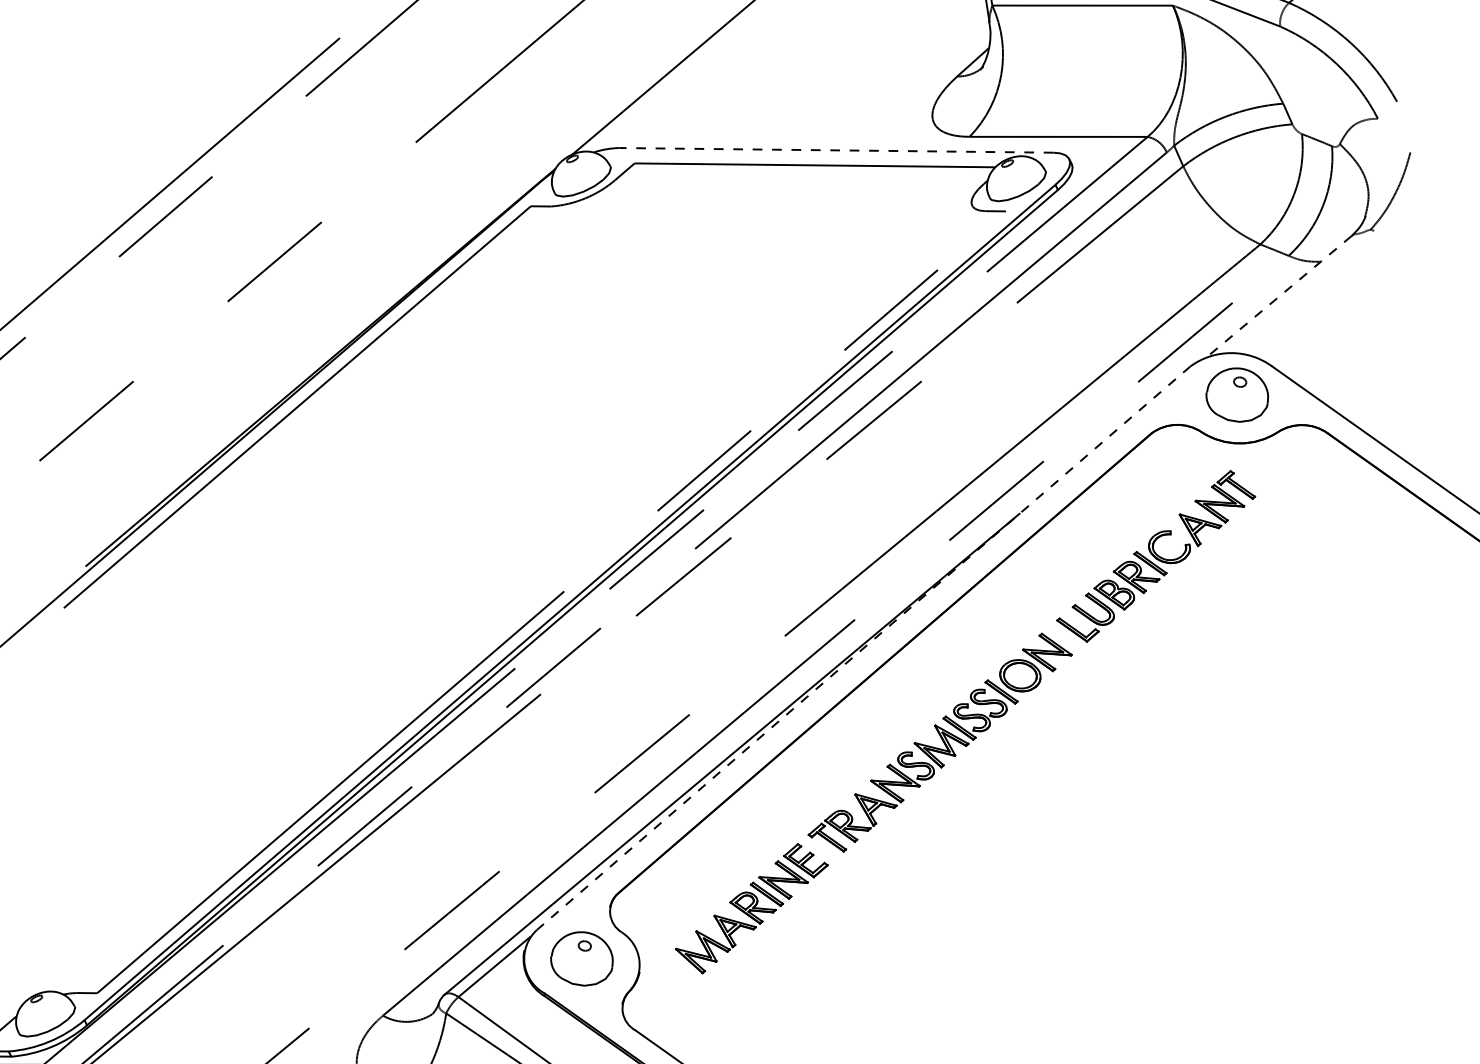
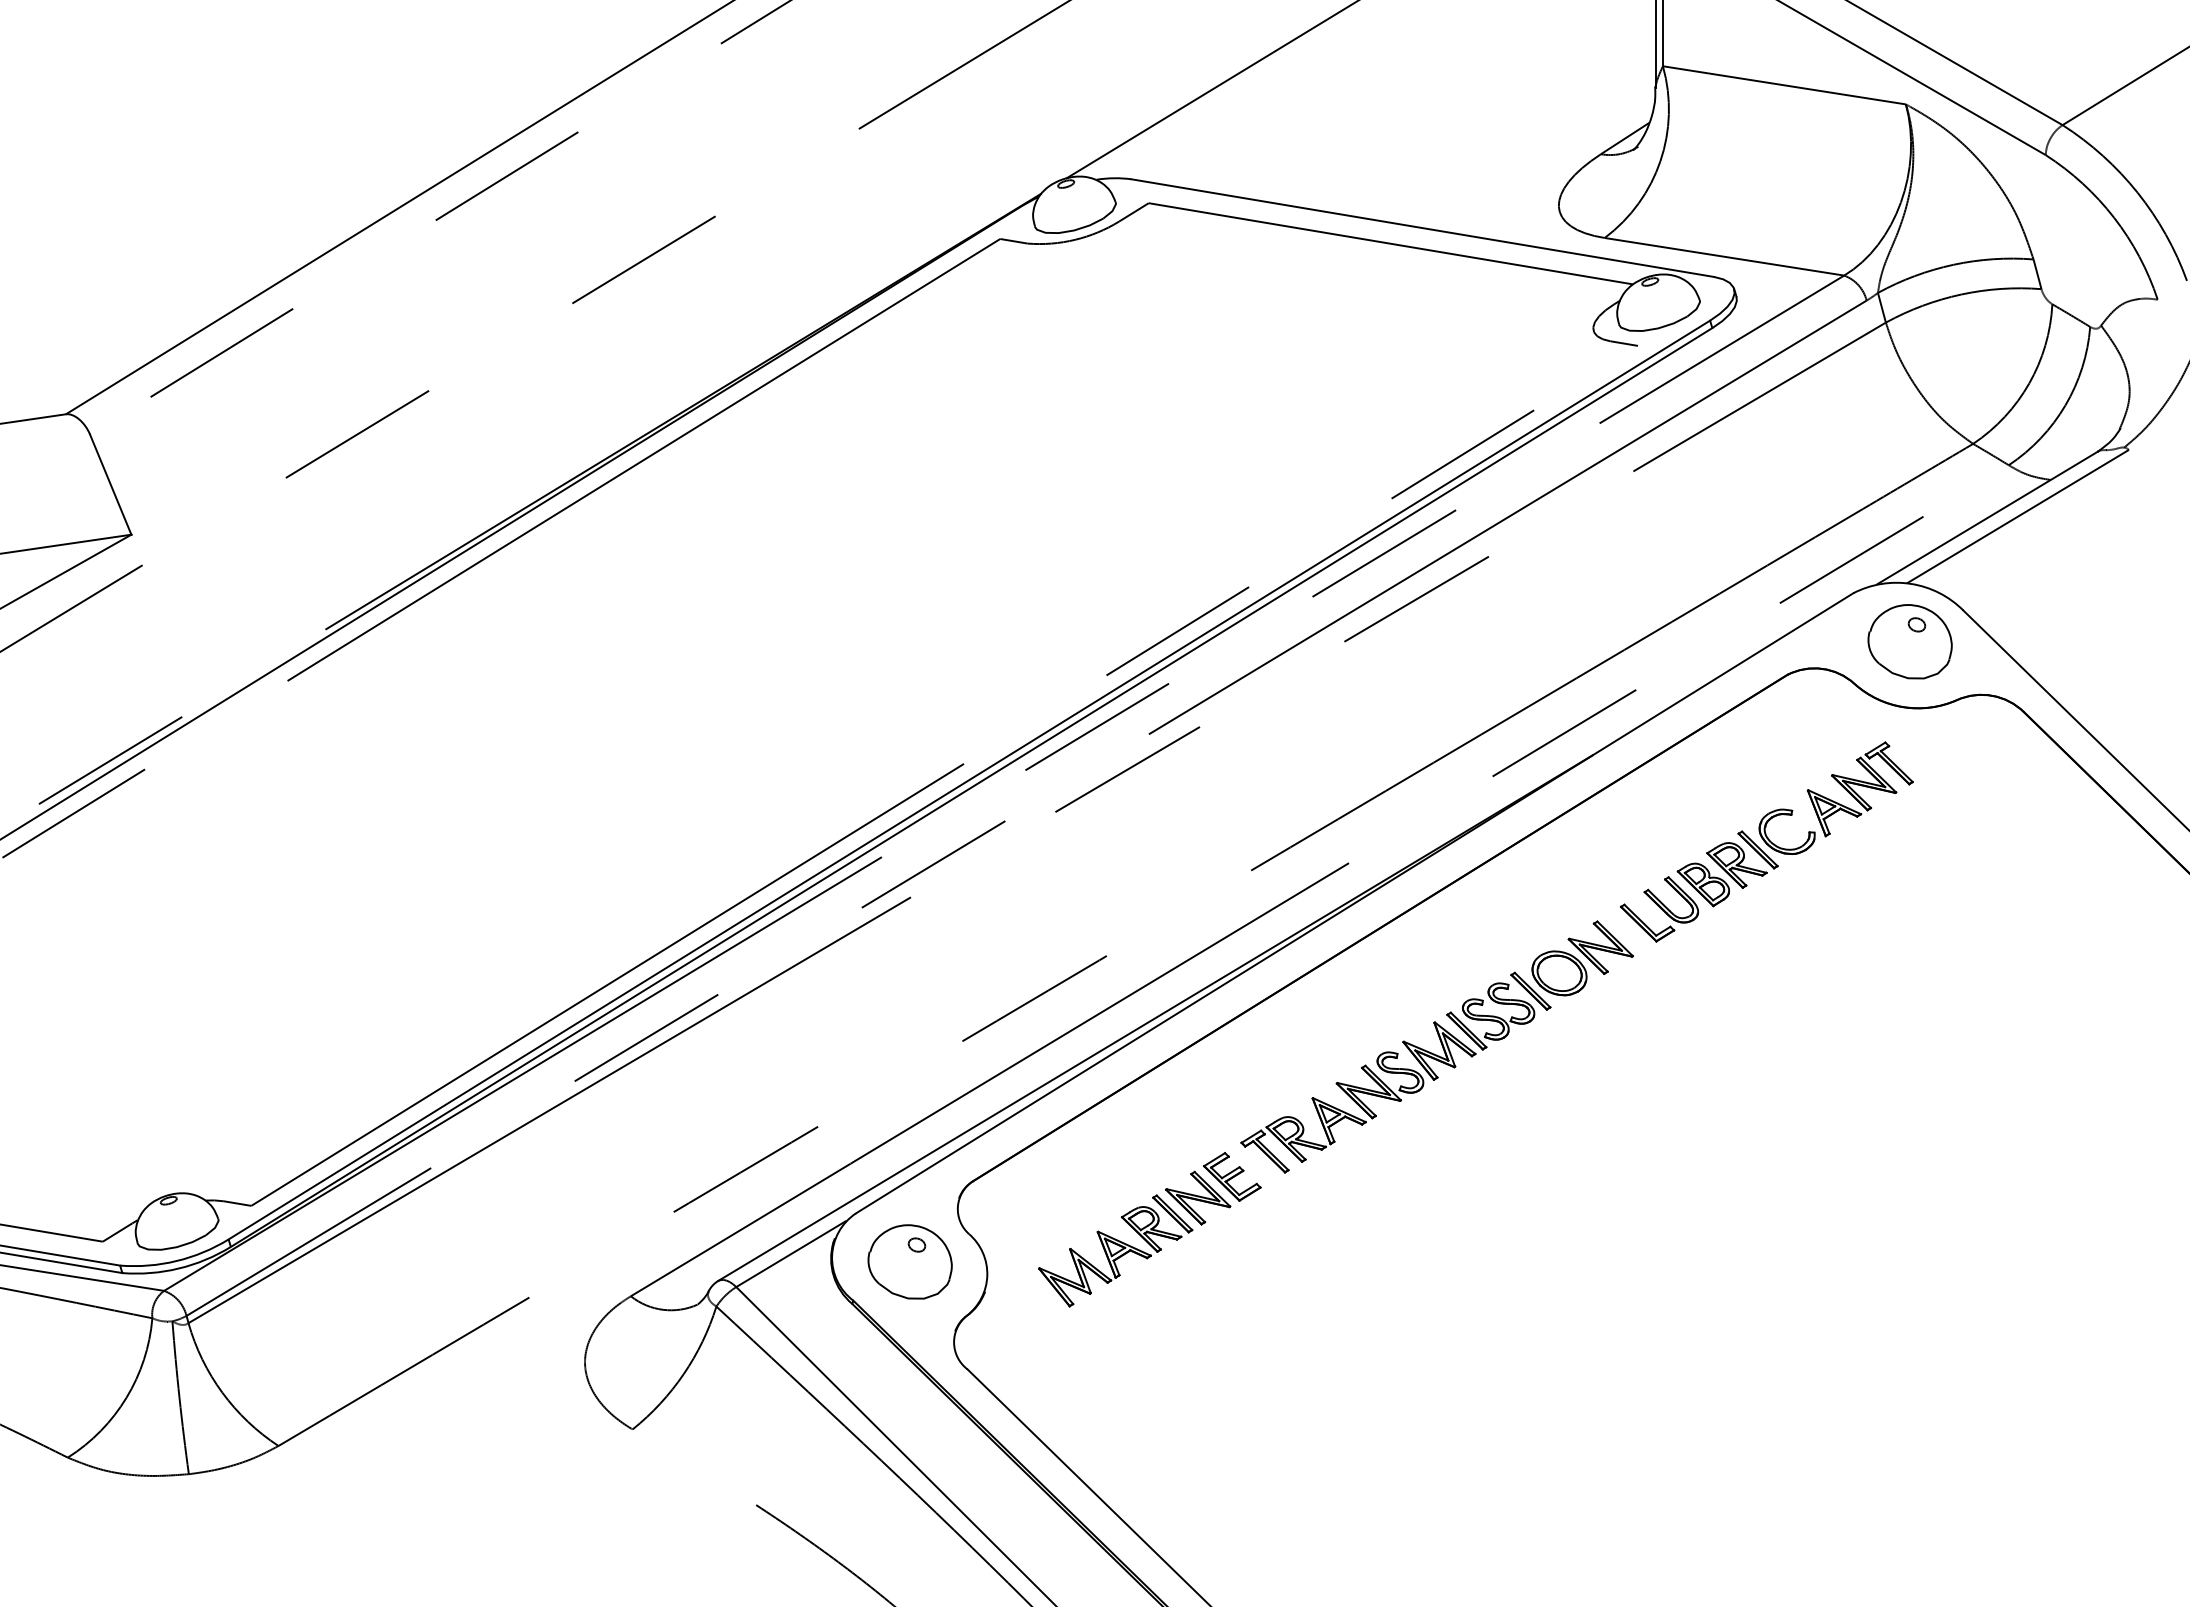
line: (836, 150) -> (1422, 228), dashed -> solid
line: (1300, 292) -> (2017, 516), added
line: (1279, 296) -> (1987, 518), dashed -> solid
line: (863, 648) -> (1354, 903), dashed -> solid

